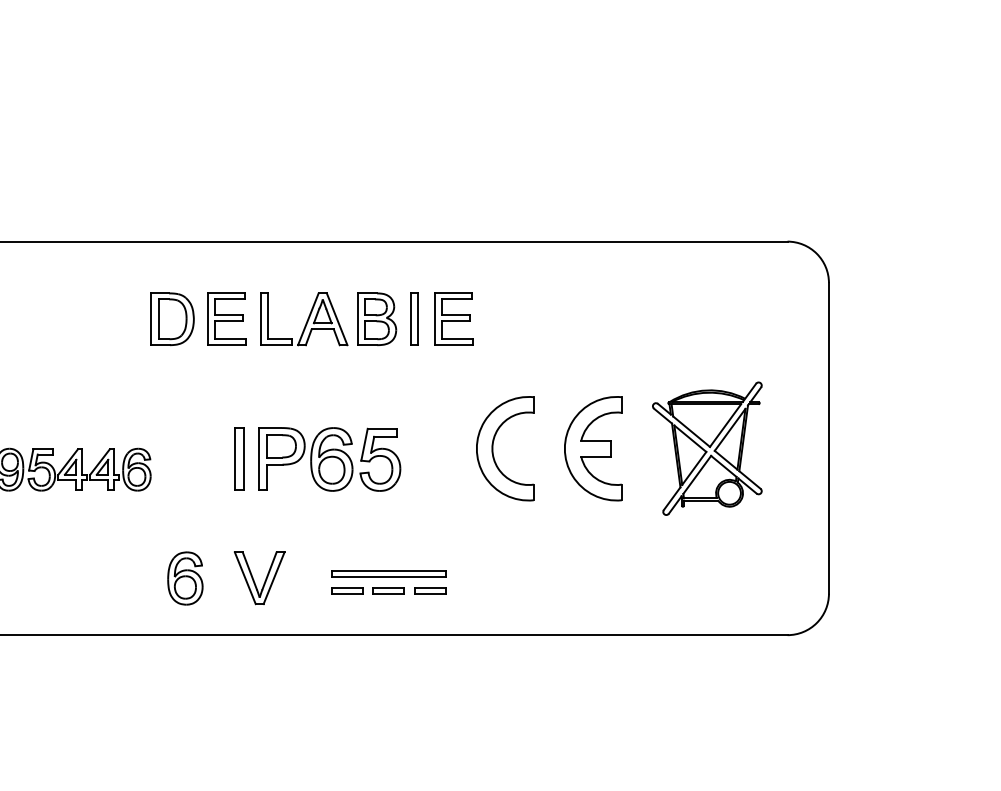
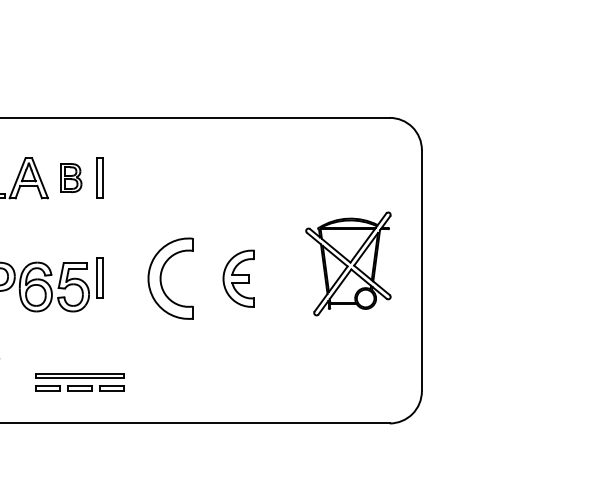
part: (377, 318) -> (71, 177), size x0.7
part: (453, 318) -> (130, 177), removed
part: (414, 447) -> (100, 277), added
part: (593, 448) -> (239, 278), size x0.7
part: (707, 448) -> (348, 263), moved

